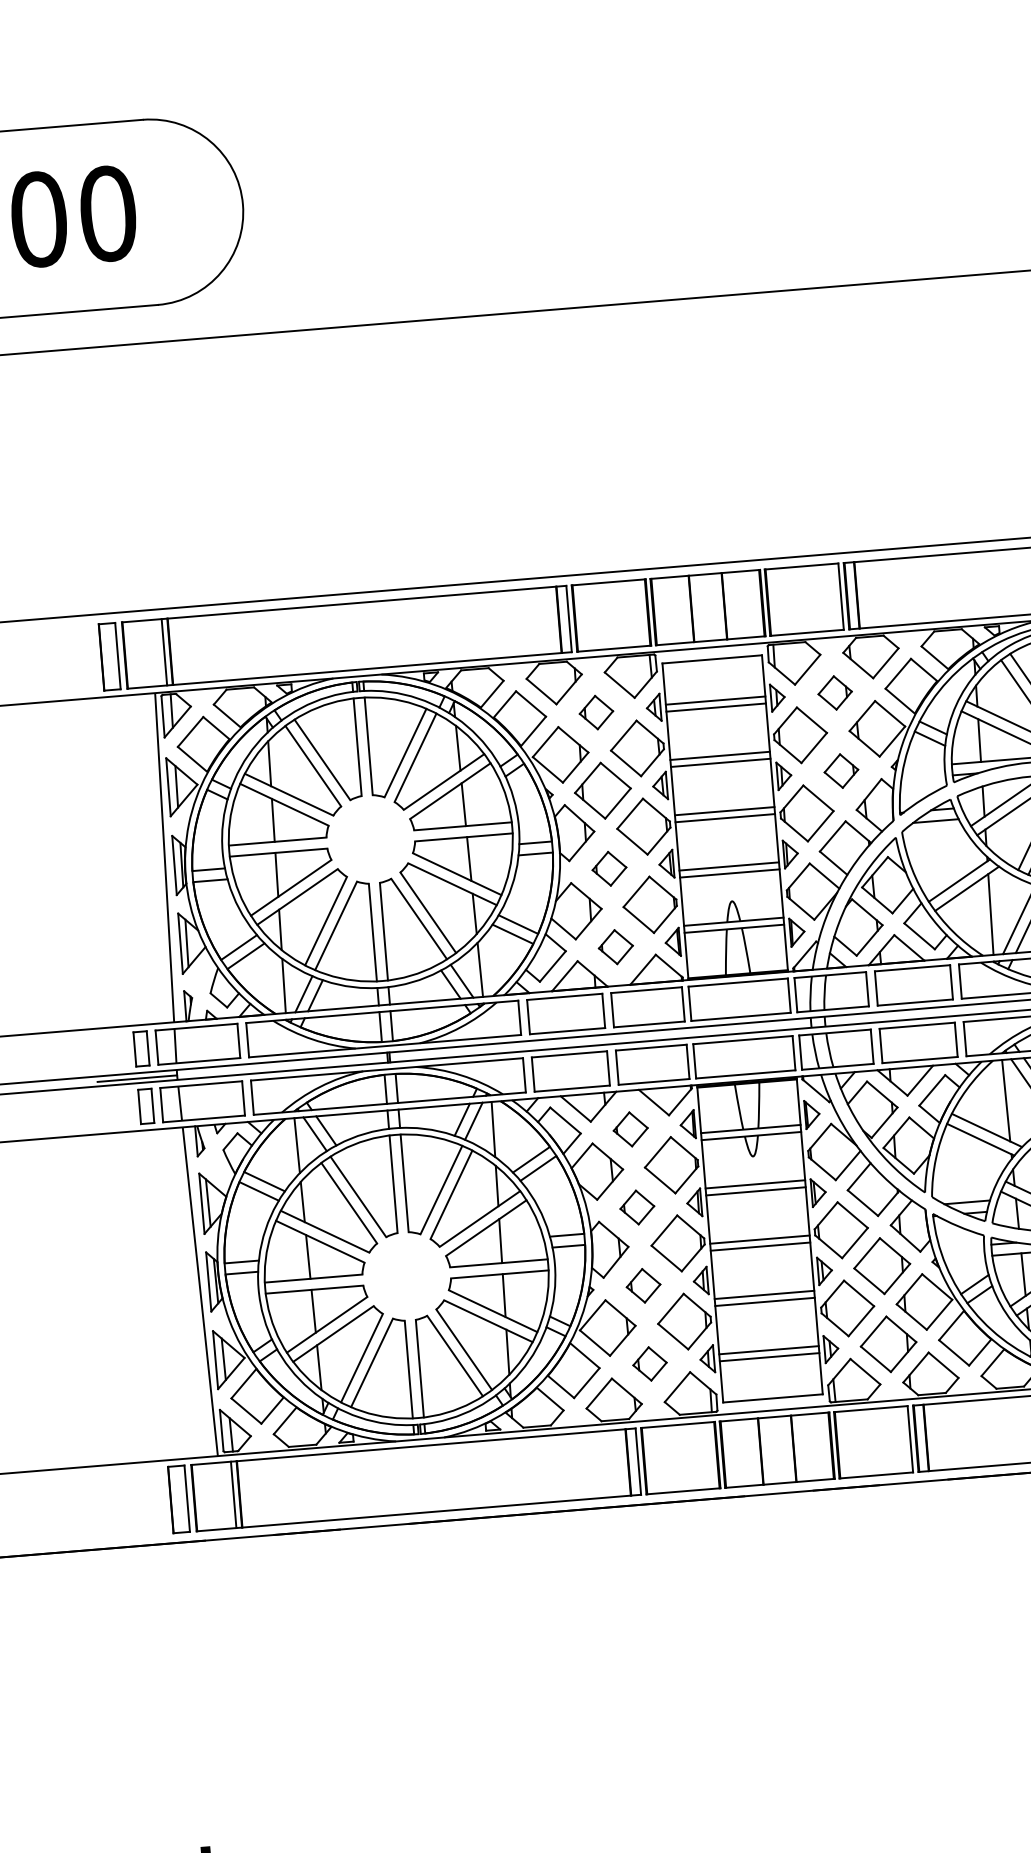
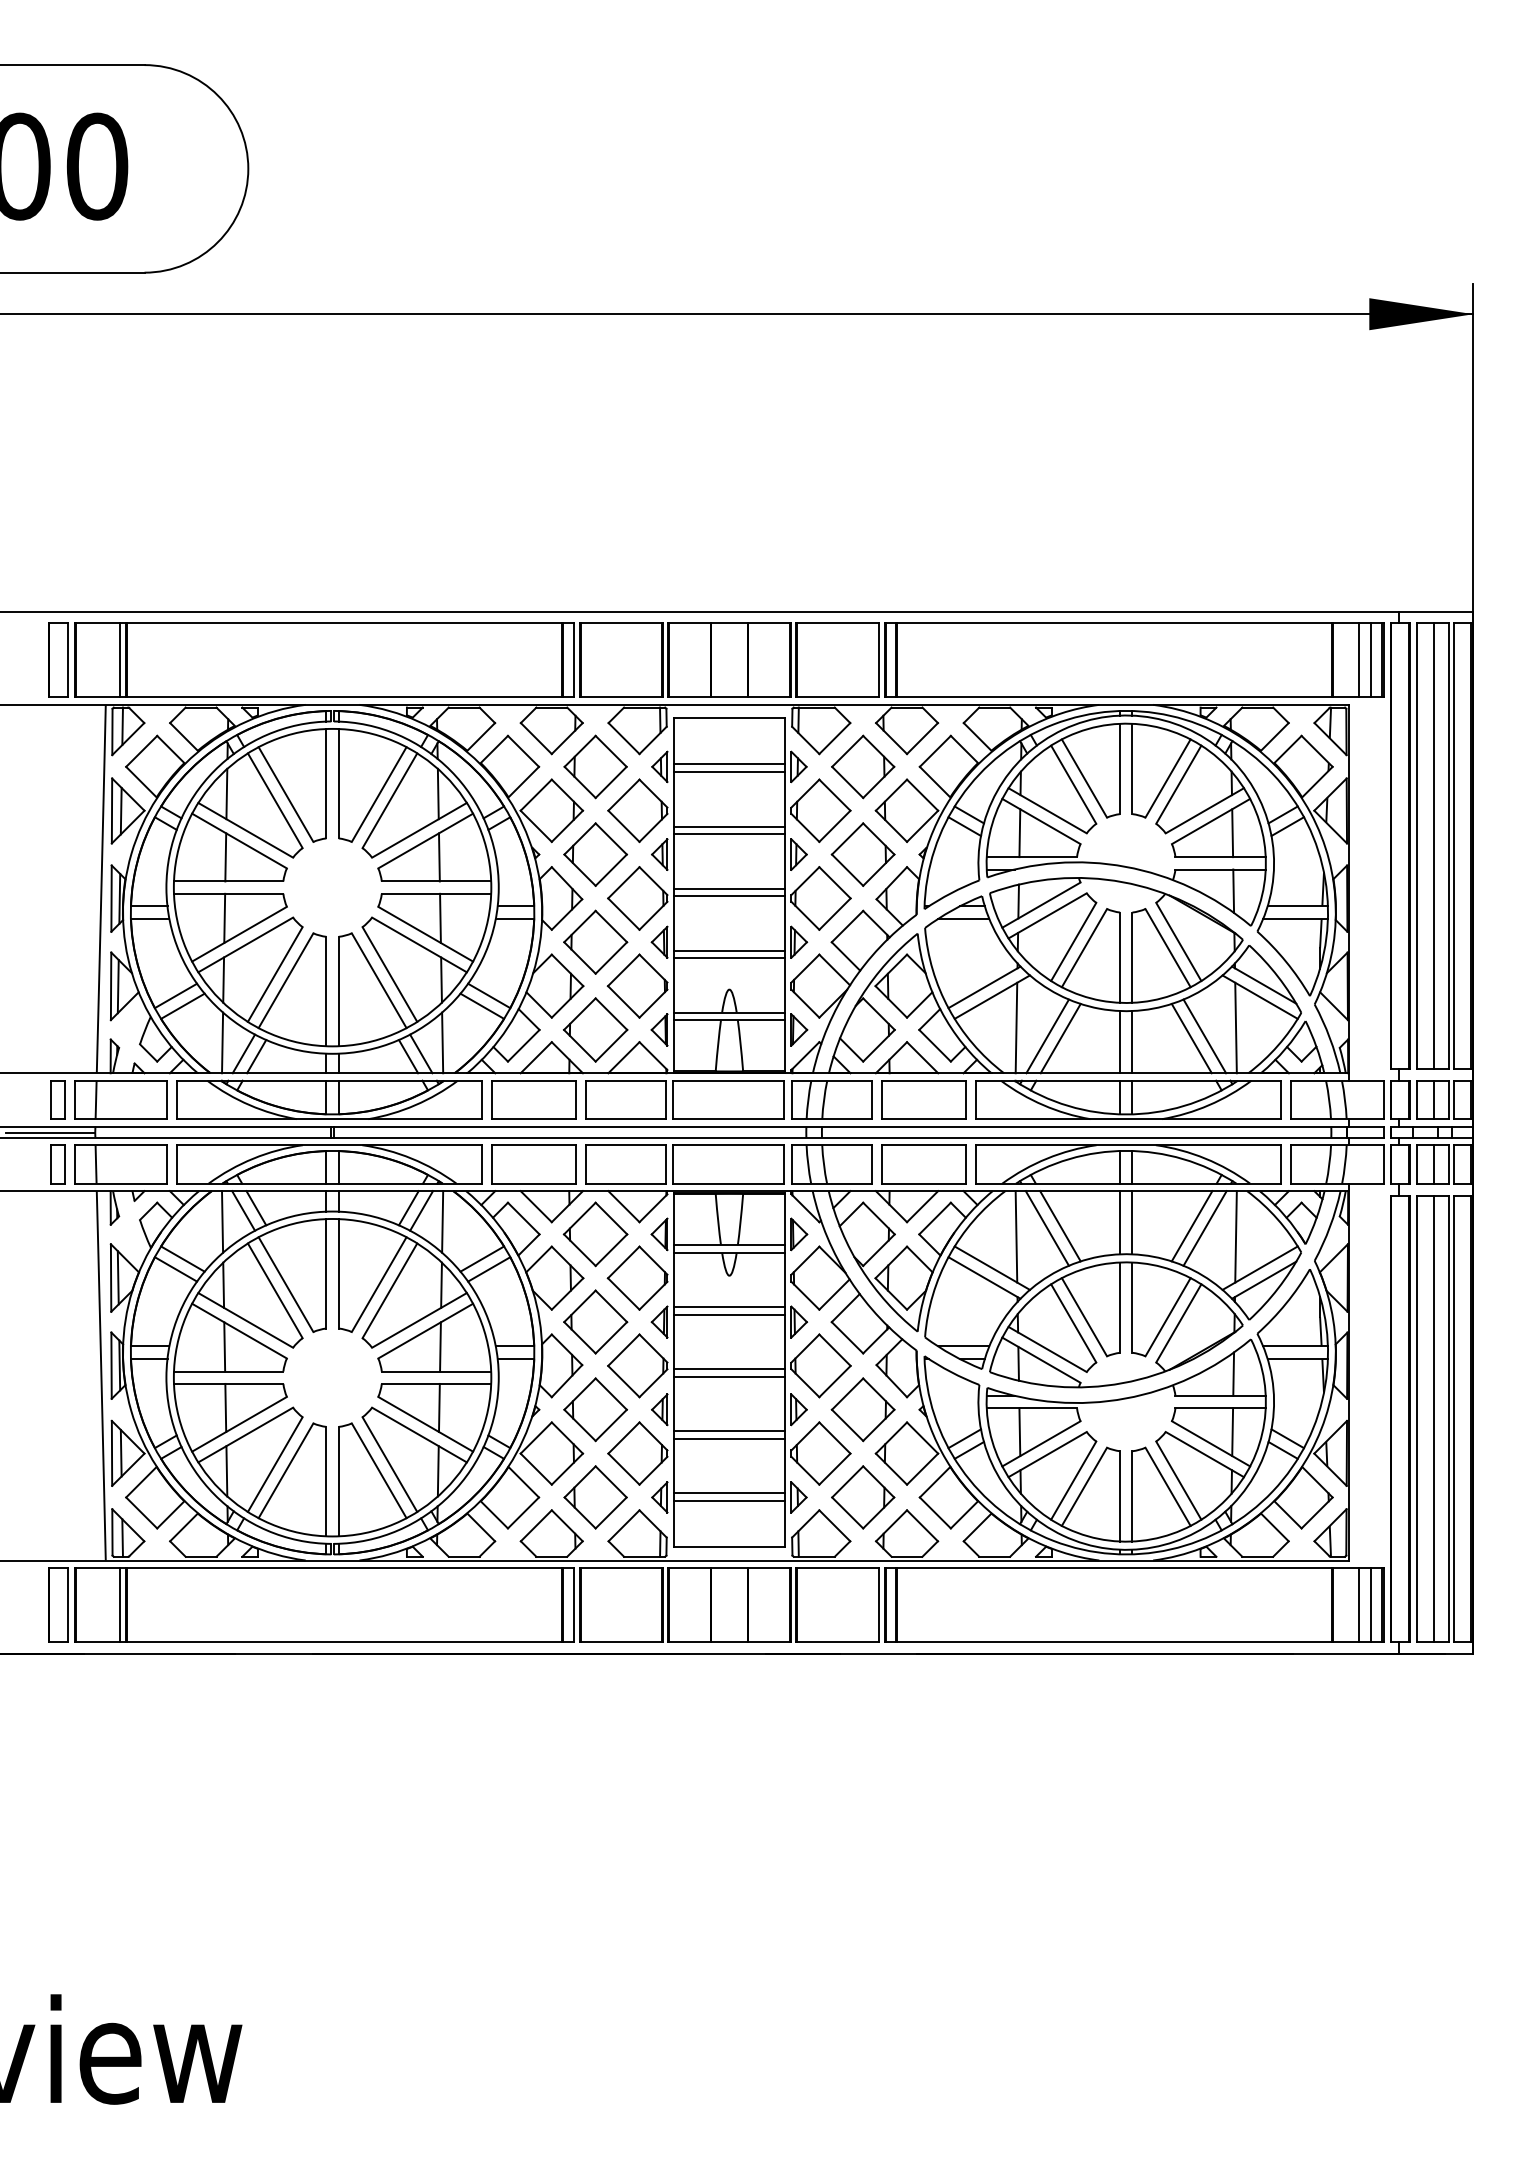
part: (835, 692) -> (863, 766), size x1.67
part: (596, 712) -> (595, 766), size x1.67
part: (840, 771) -> (862, 854), size x1.67
part: (609, 868) -> (595, 941), size x1.67
part: (615, 946) -> (595, 1029), size x1.67
part: (630, 1129) -> (595, 1234), size x1.67
part: (637, 1207) -> (595, 1321), size x1.67
part: (643, 1285) -> (595, 1409), size x1.67
part: (649, 1364) -> (595, 1497), size x1.67

